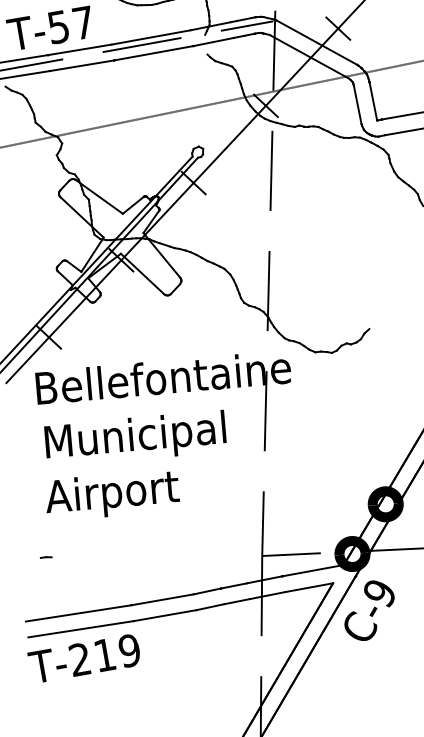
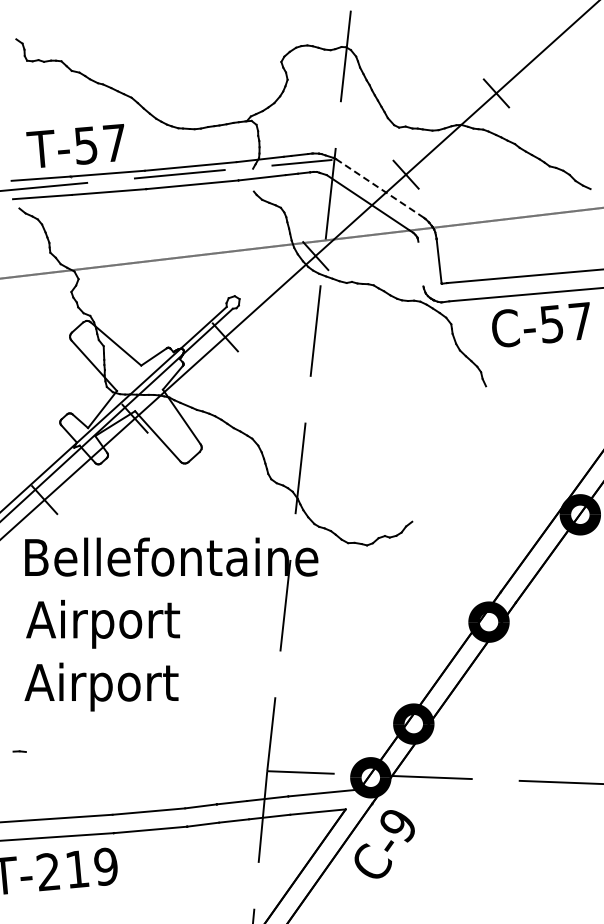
line: (317, 42) -> (380, 188), solid -> dashed
line: (357, 104) -> (420, 263), removed
text: (133, 438) -> (131, 623), Municipal -> Airport

